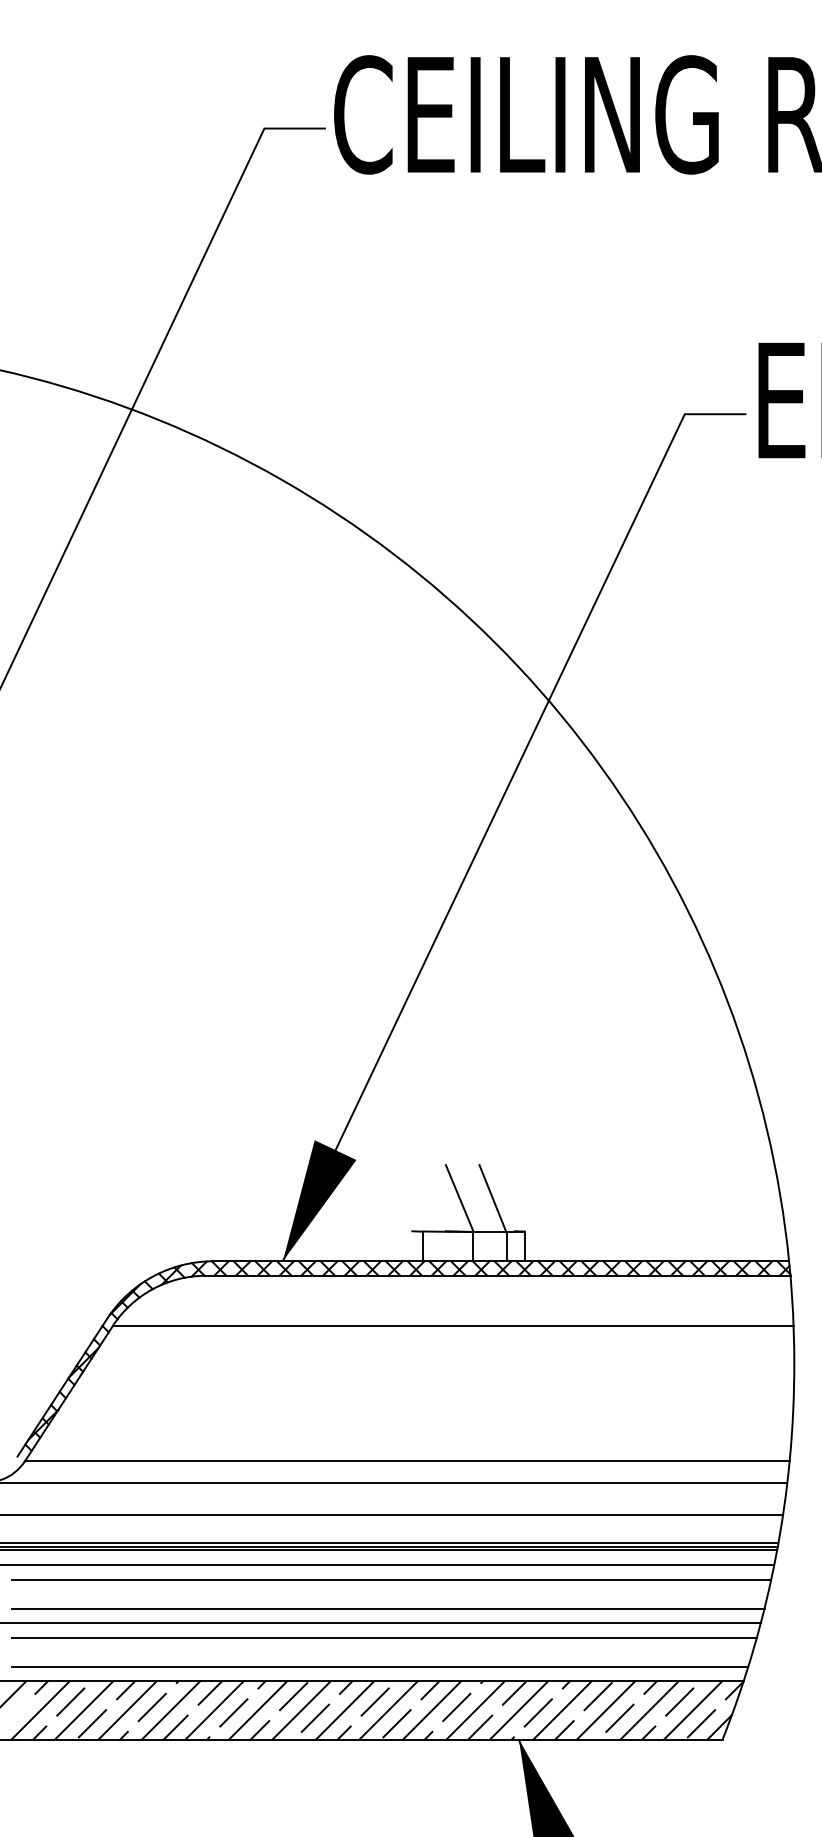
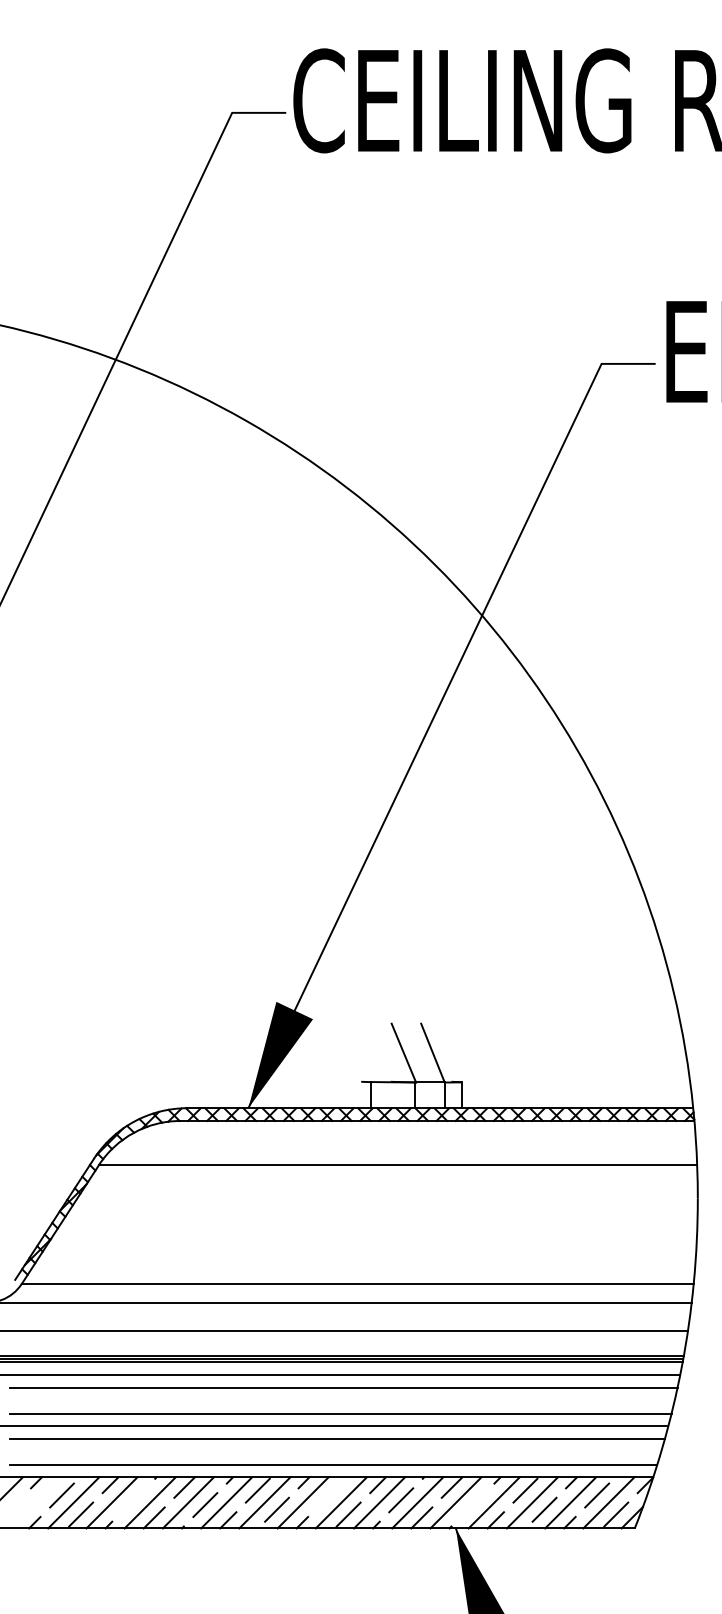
line: (374, 1701) -> (328, 1495), removed
line: (151, 1707) -> (132, 1500), removed
line: (40, 1710) -> (35, 1502), removed
line: (537, 1712) -> (472, 1504), removed

